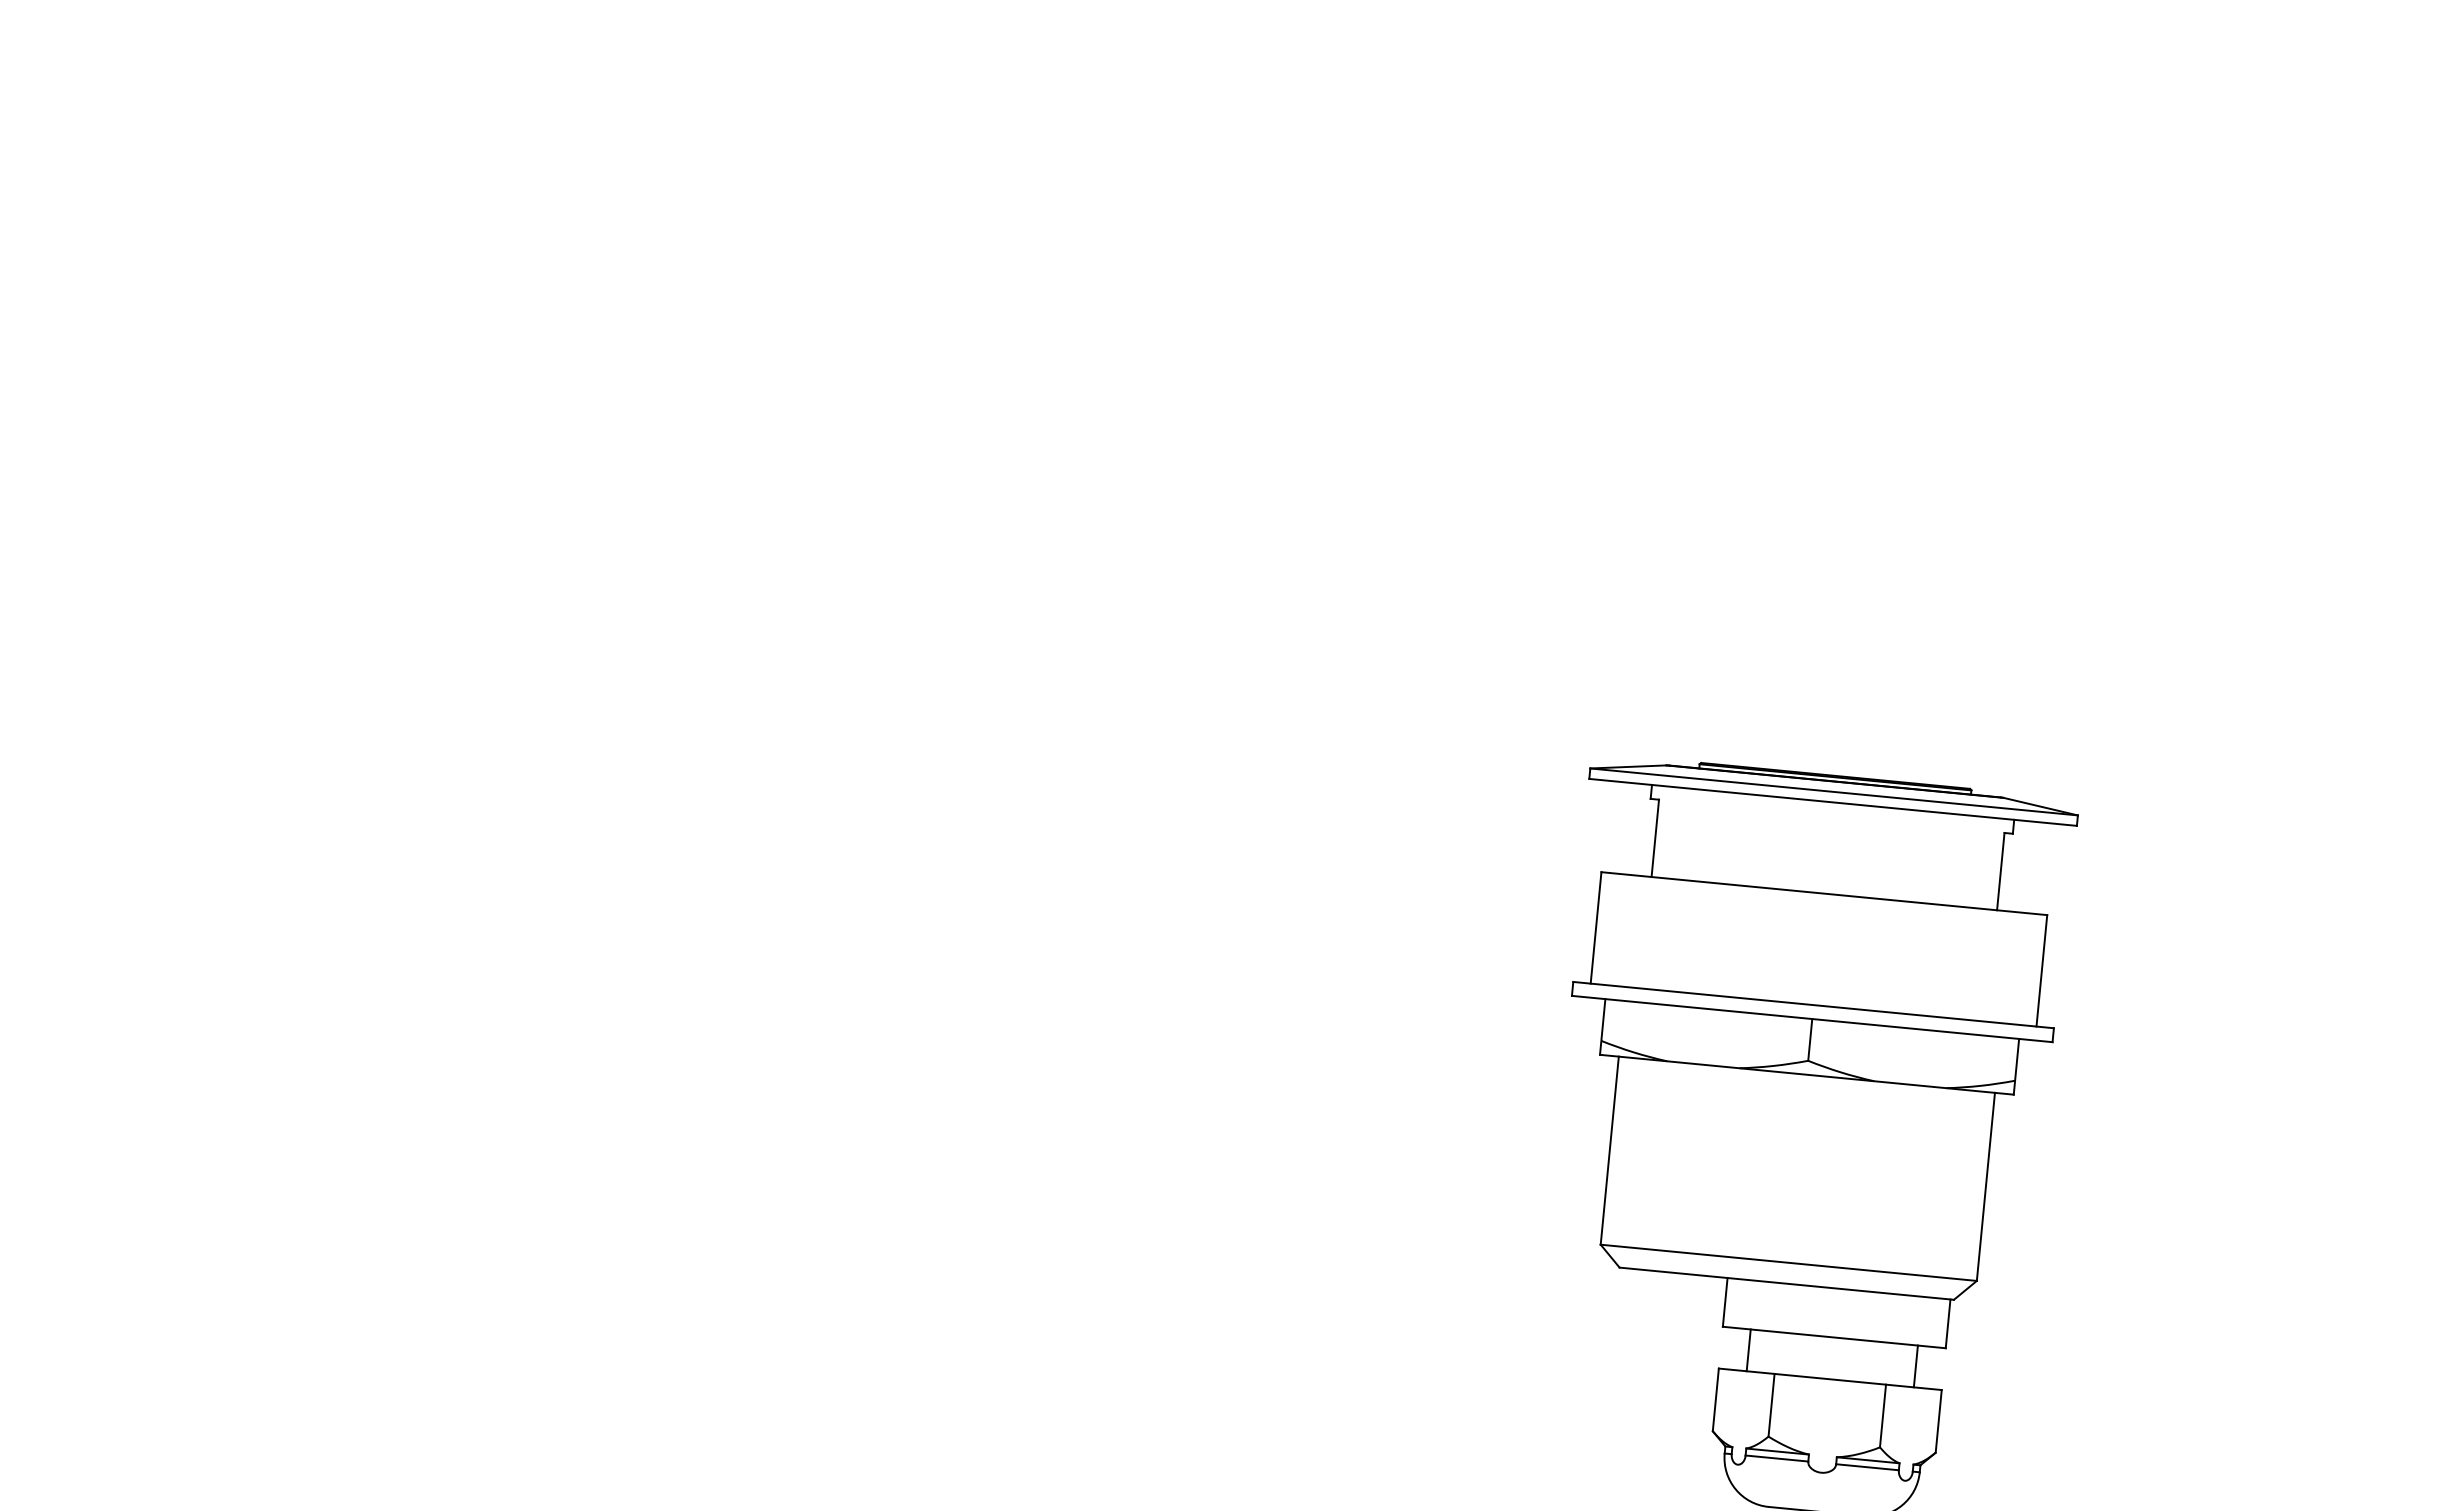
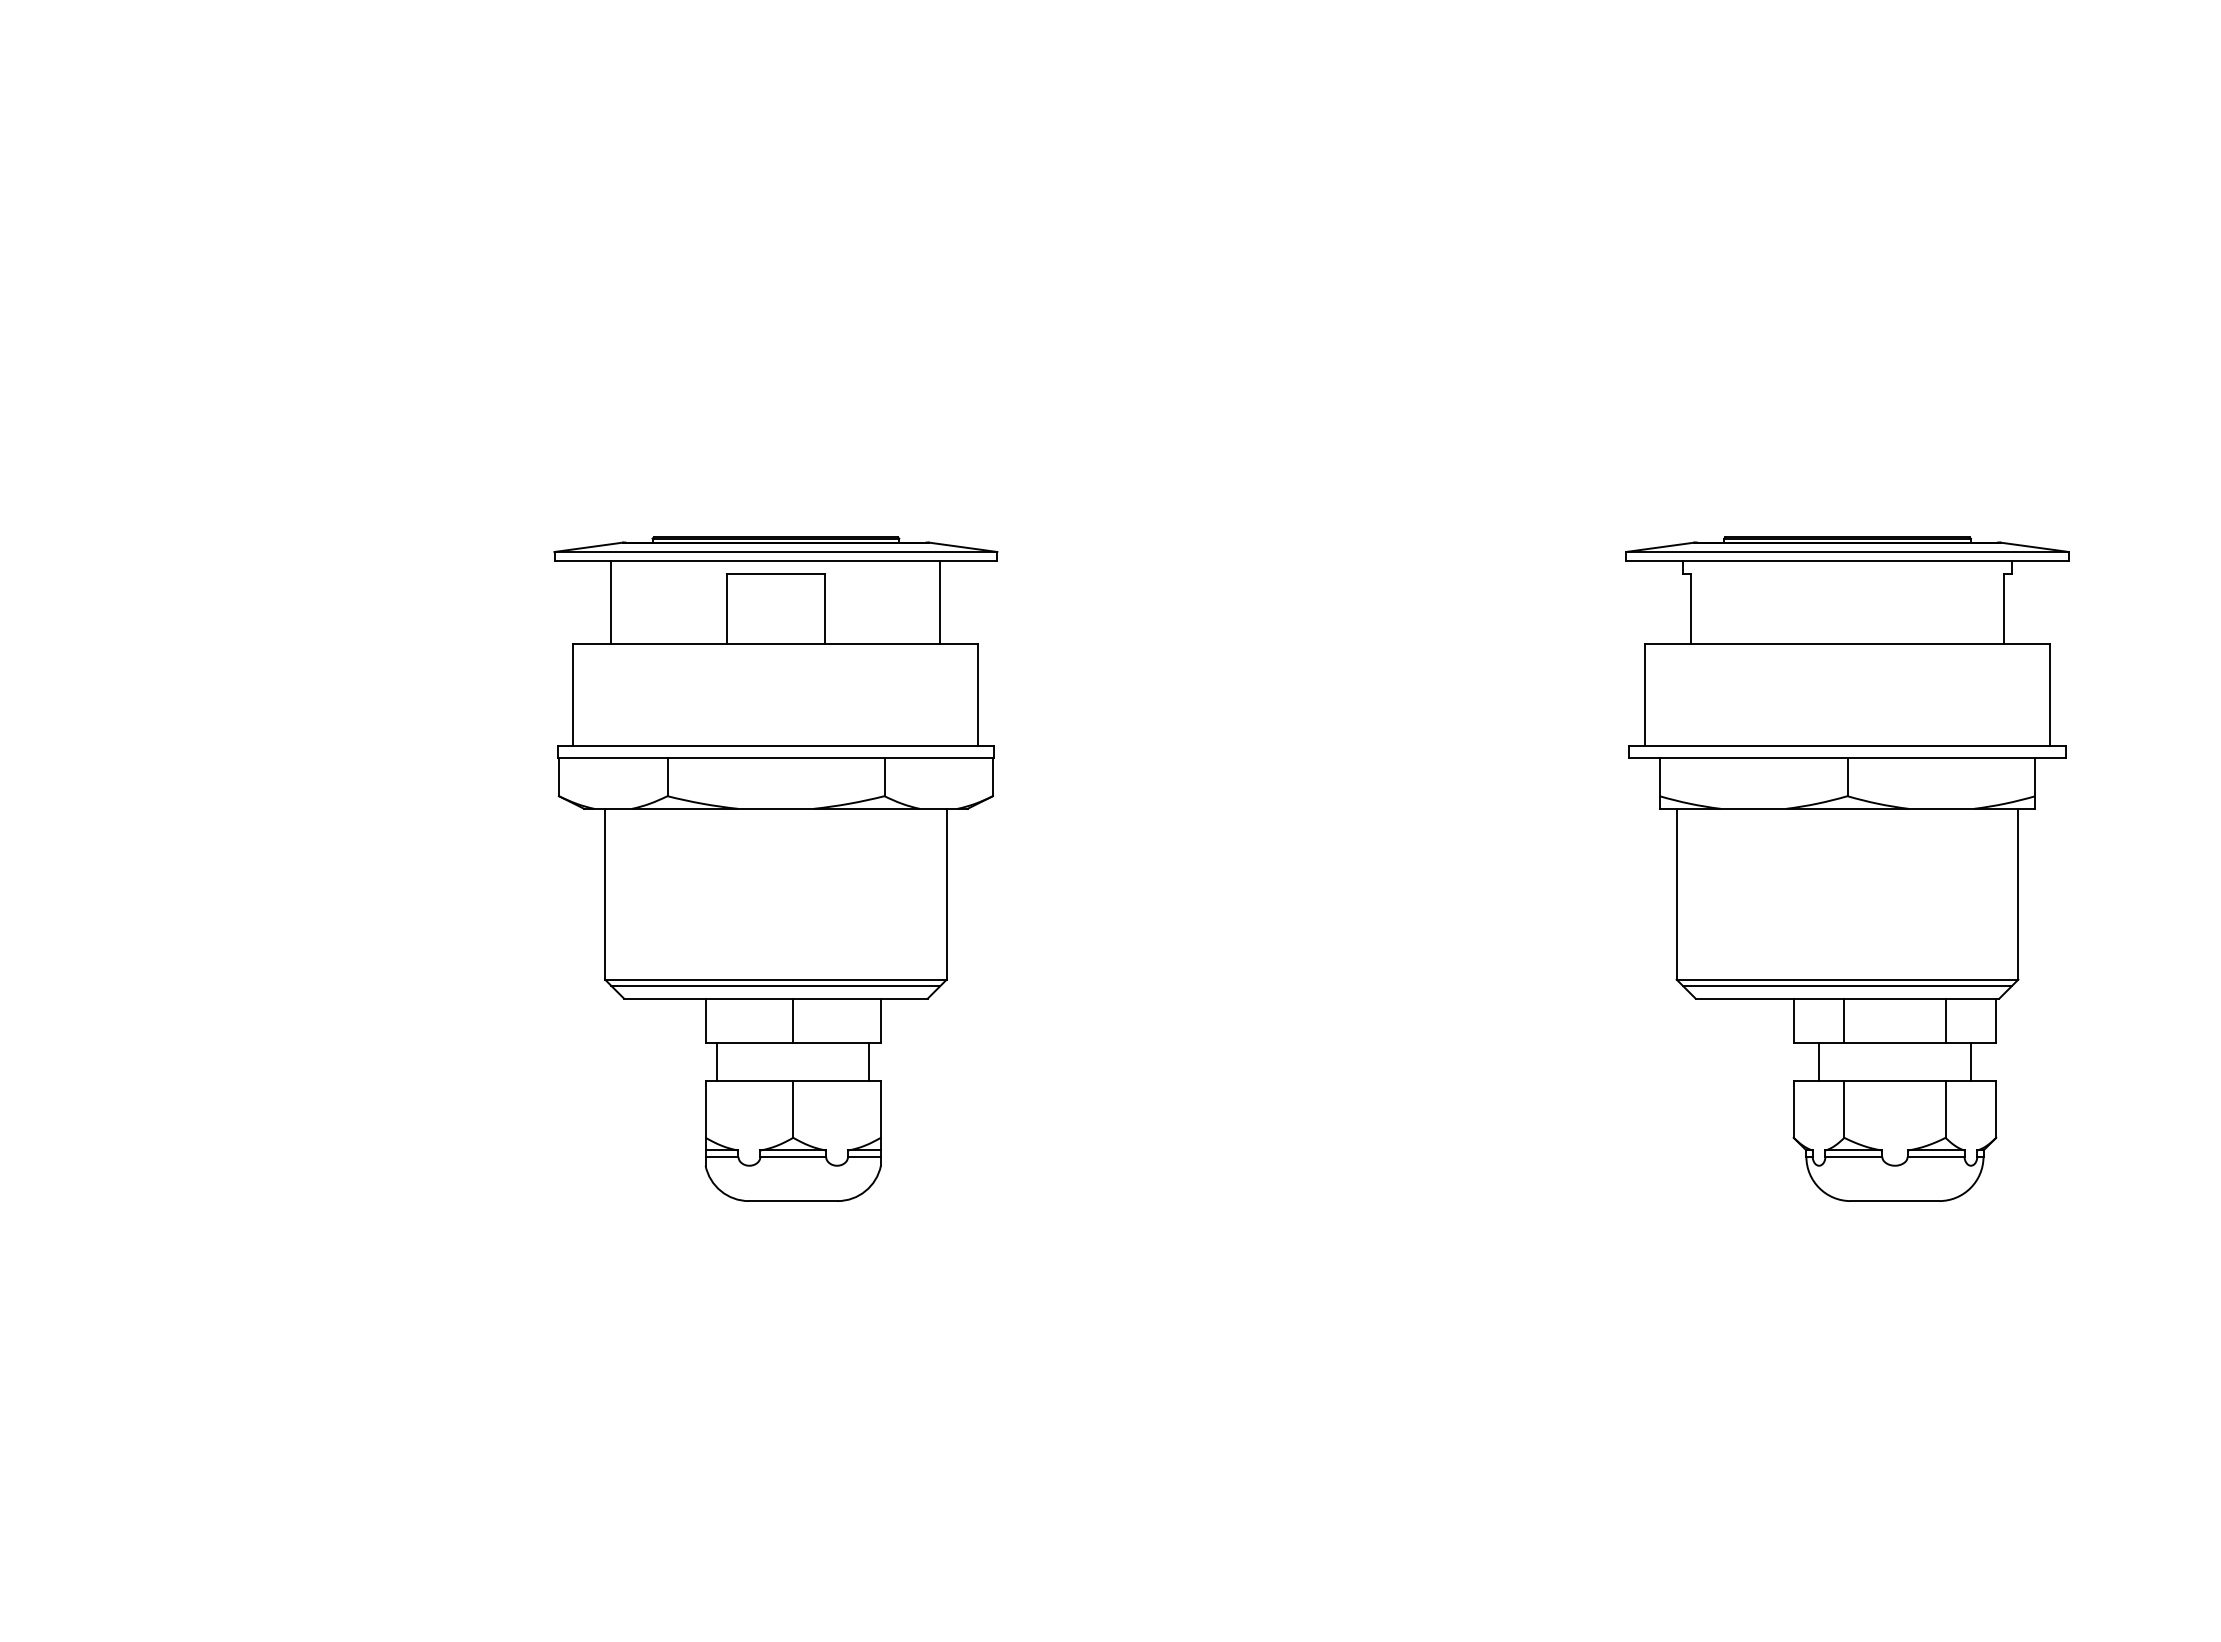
part: (620, 1026) -> (775, 868), added
line: (1788, 1270) -> (1847, 986), added
line: (1781, 1307) -> (1844, 1020), added
line: (1892, 1318) -> (1945, 1020), added

